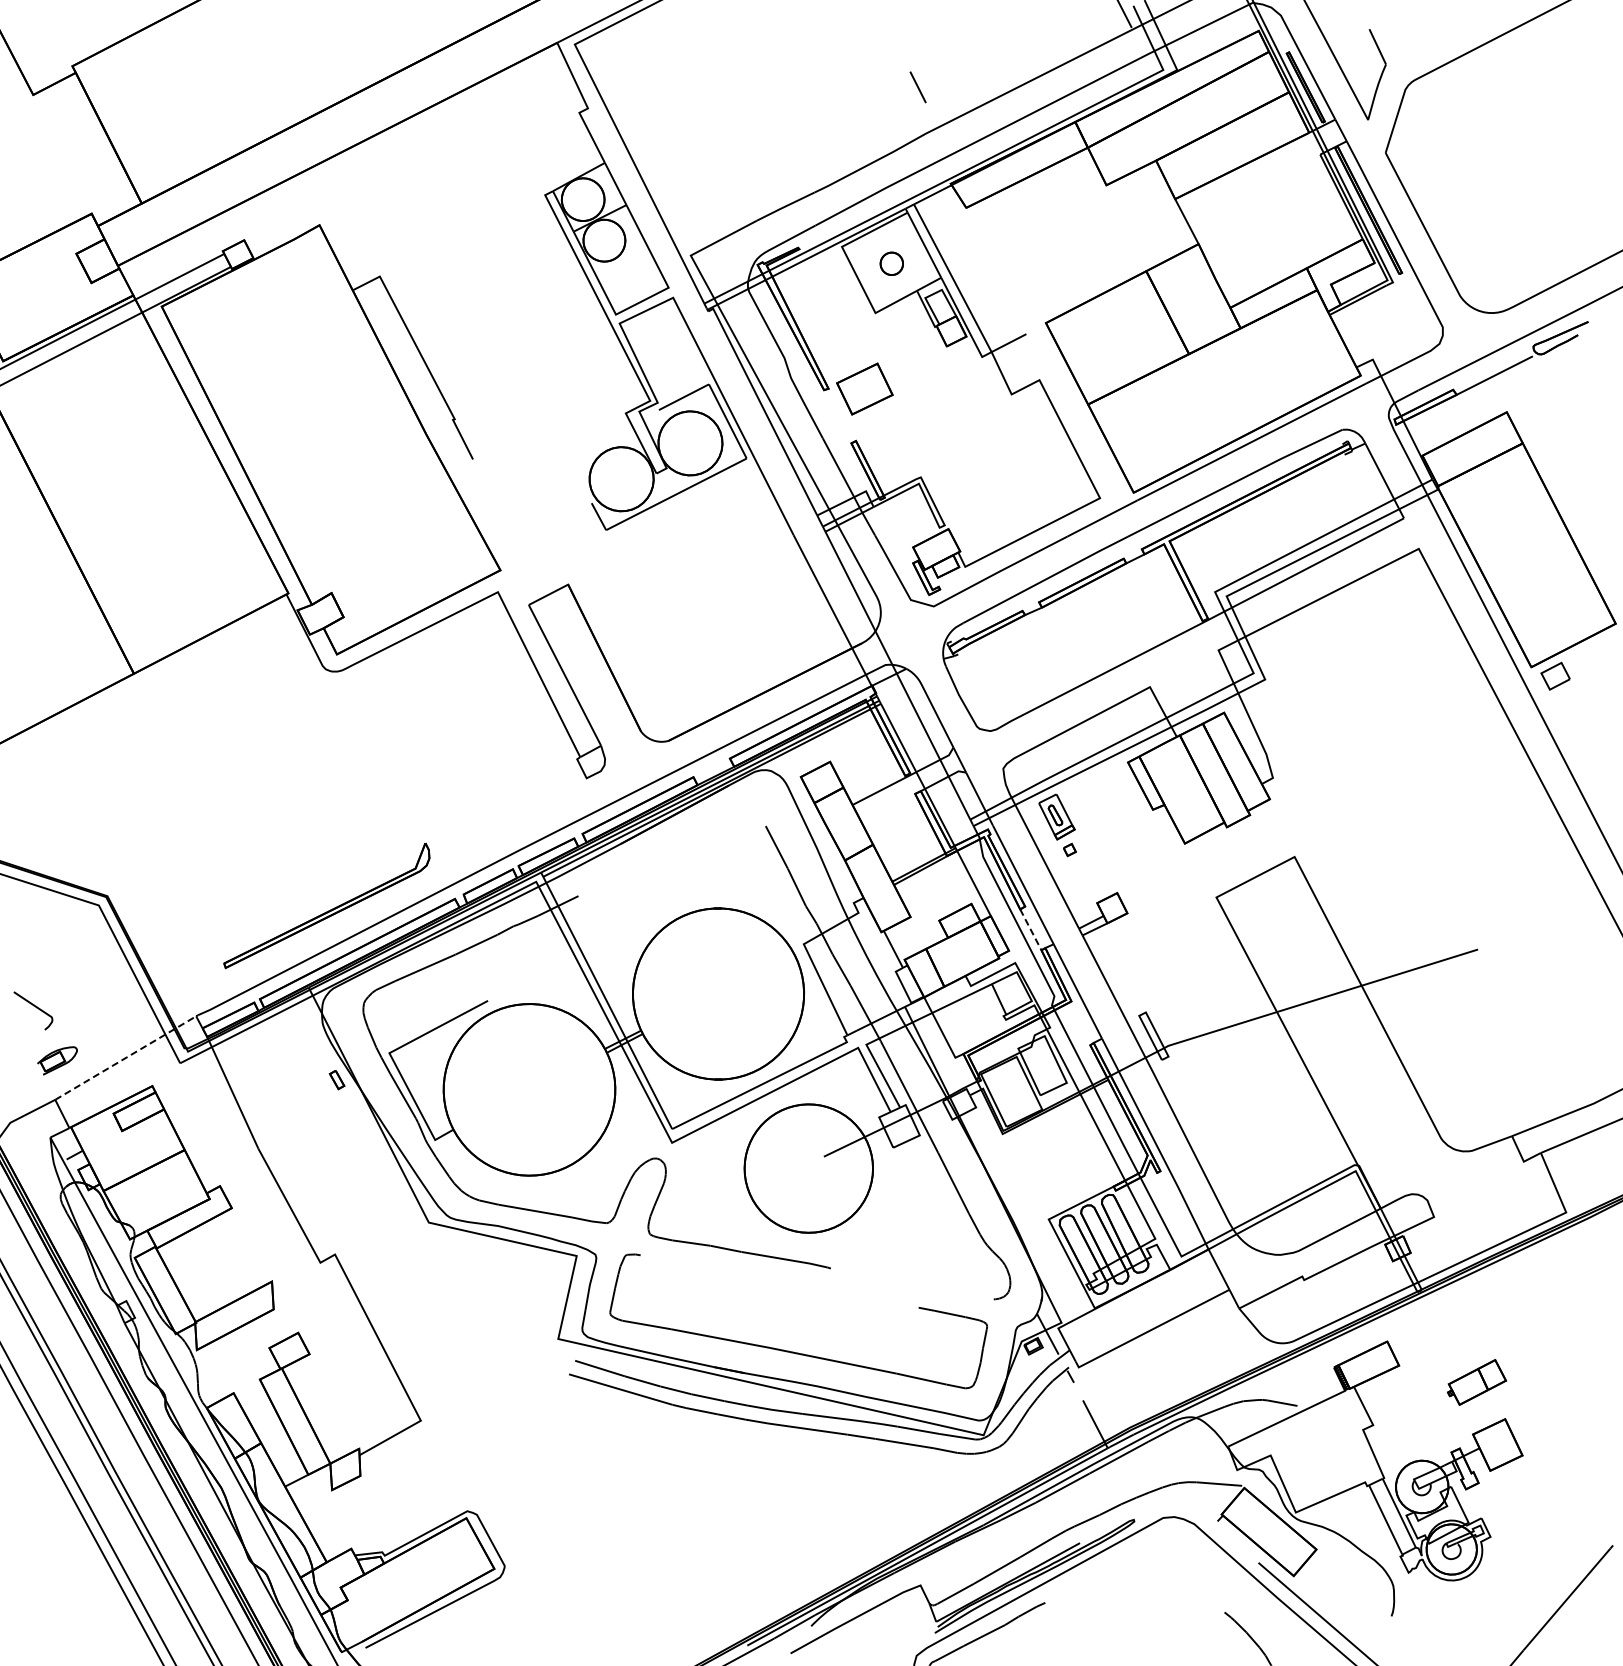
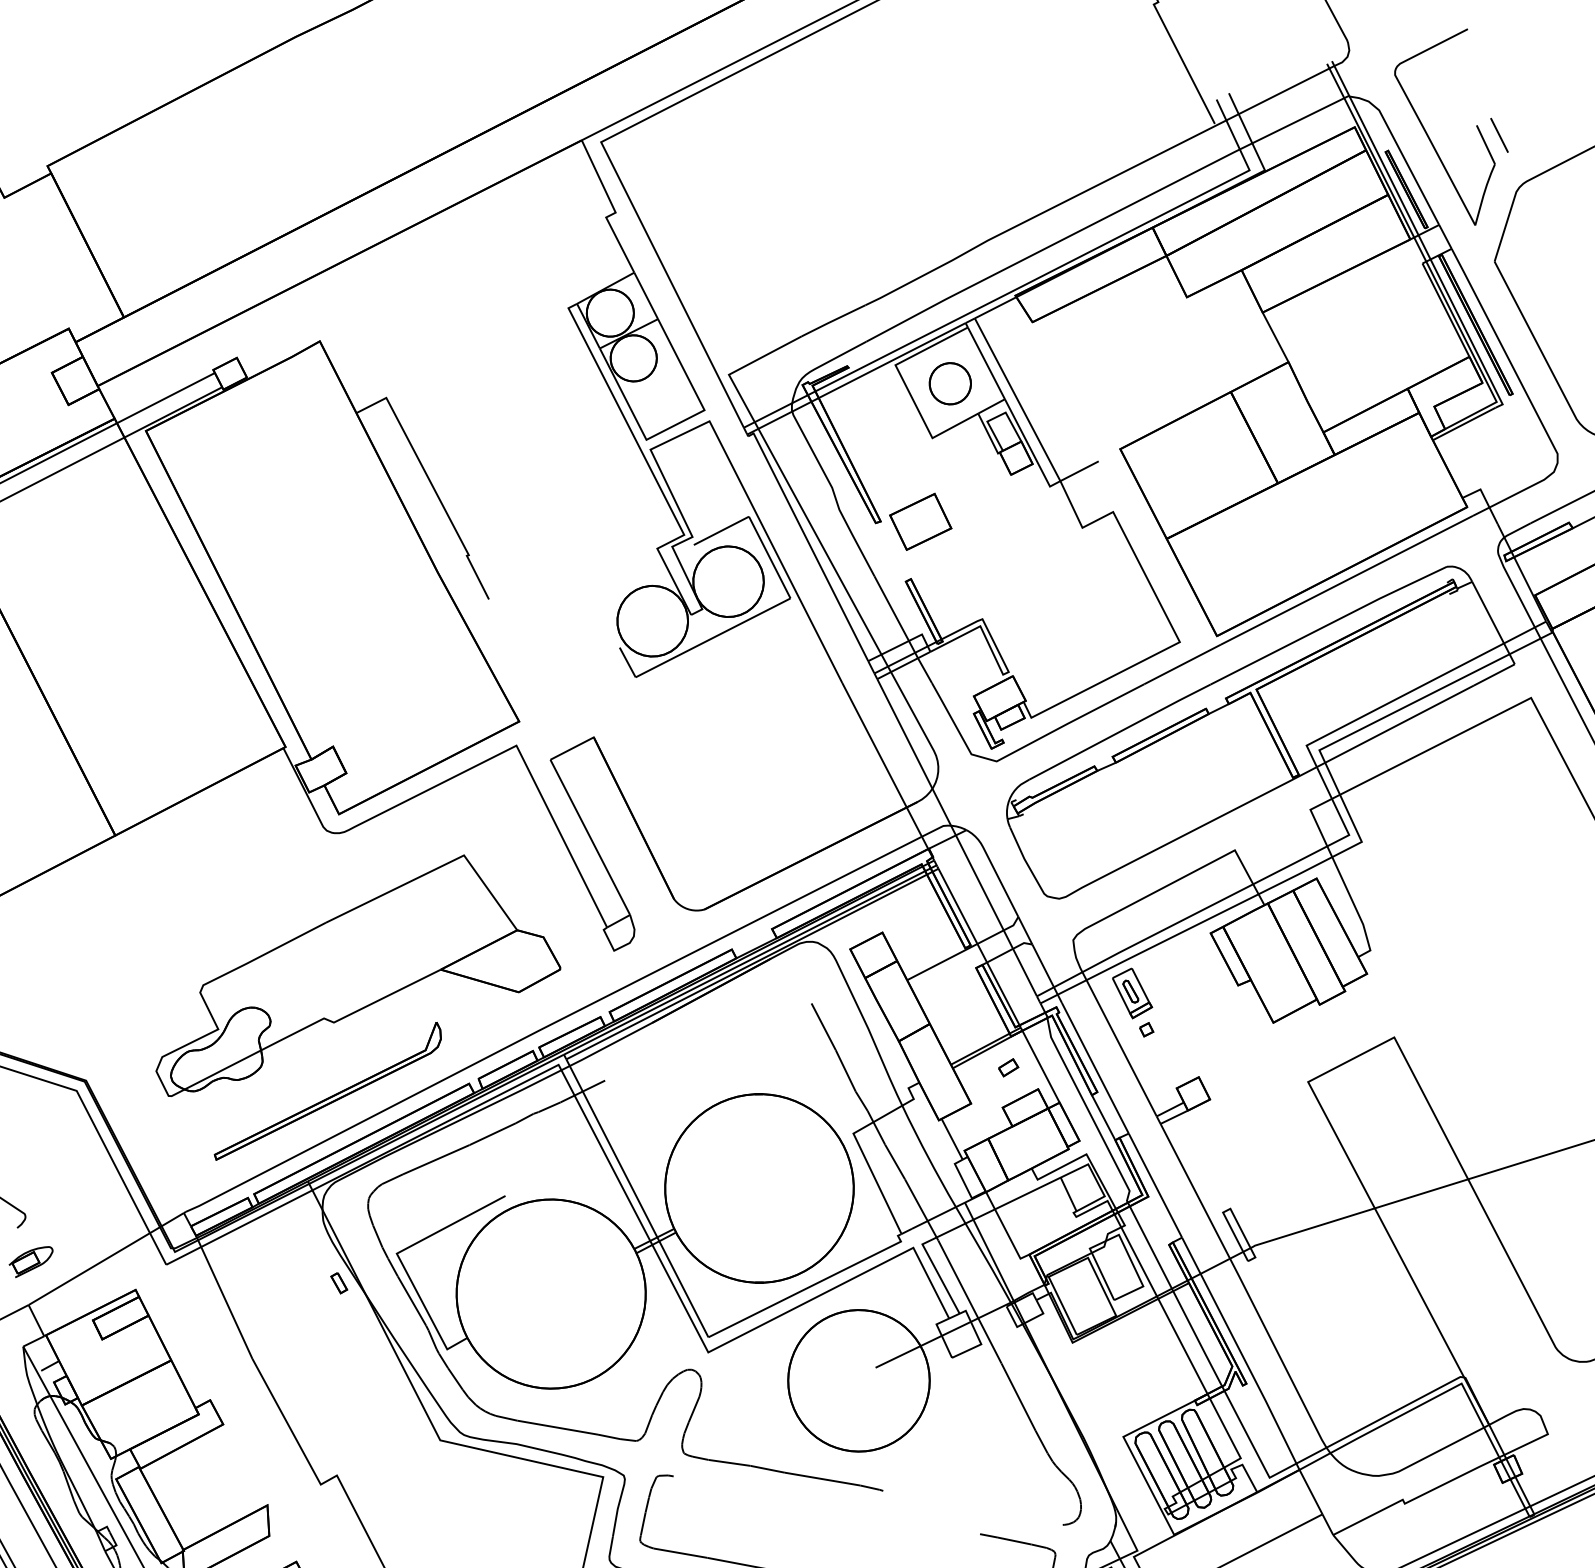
line: (917, 87) -> (1498, 135), moved
part: (891, 263) -> (950, 383), size x1.67
part: (354, 800) -> (358, 975), added
part: (944, 884) -> (1008, 1067), added
line: (1031, 930) -> (1104, 1118), dashed -> solid
line: (125, 1058) -> (106, 1259), dashed -> solid

